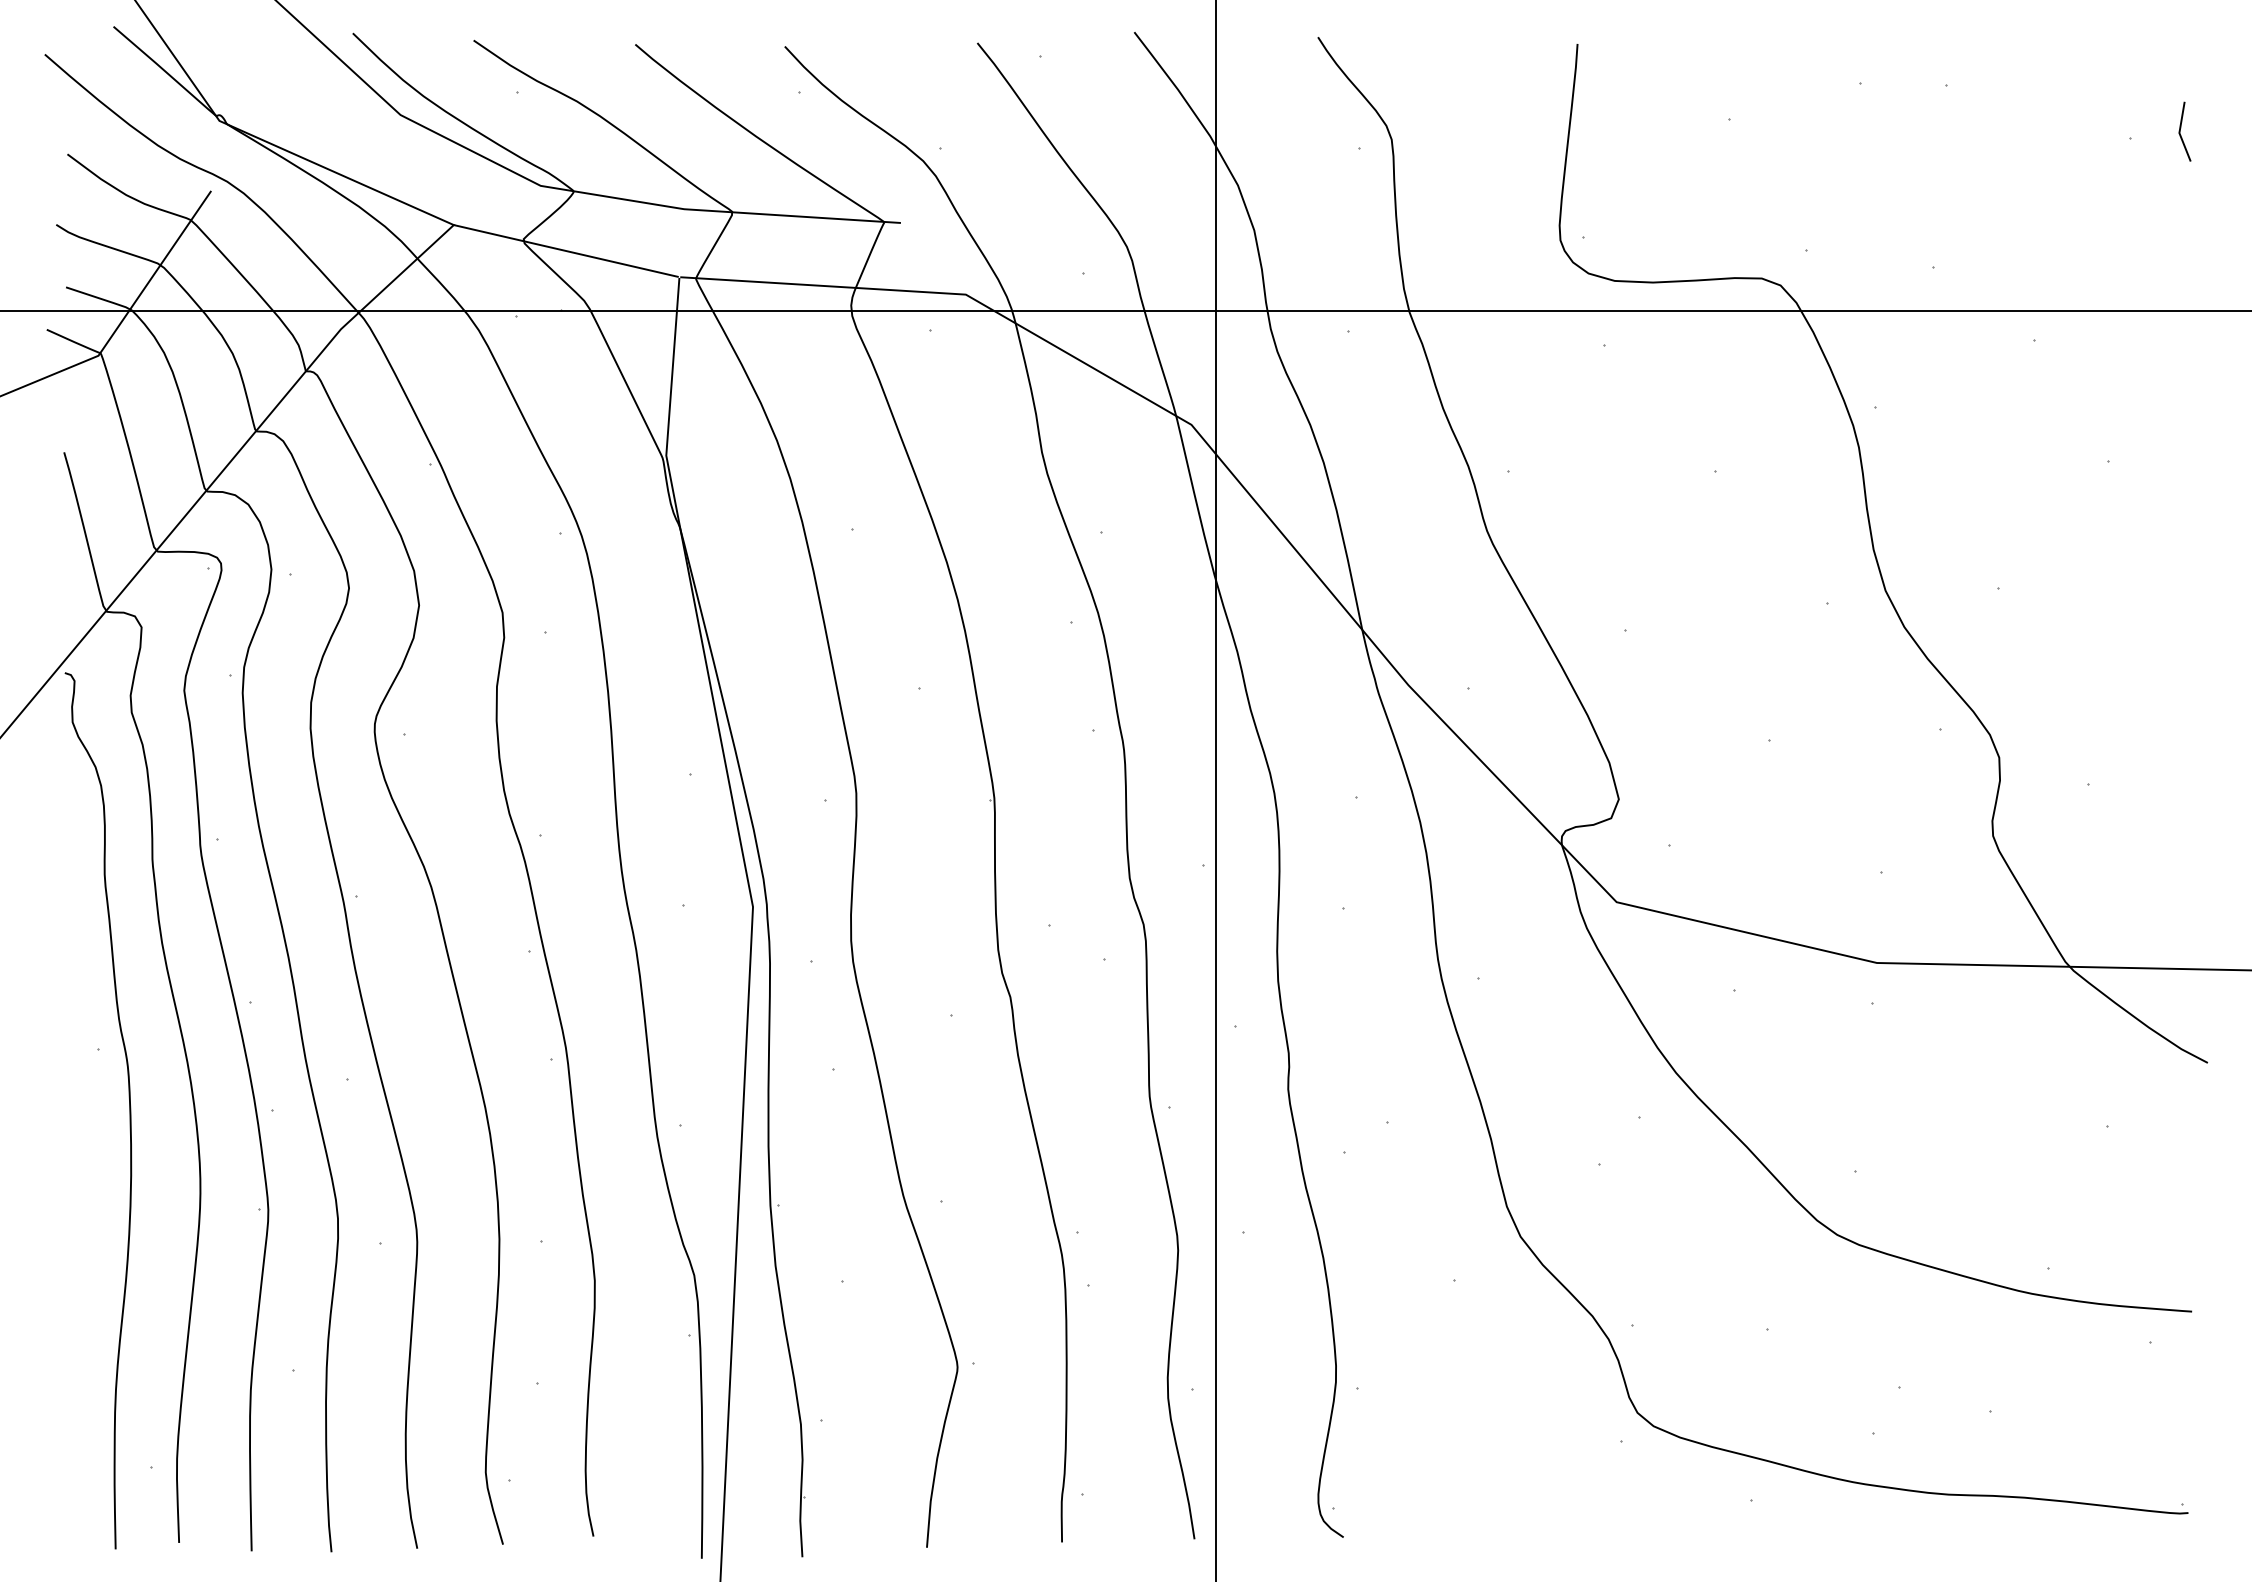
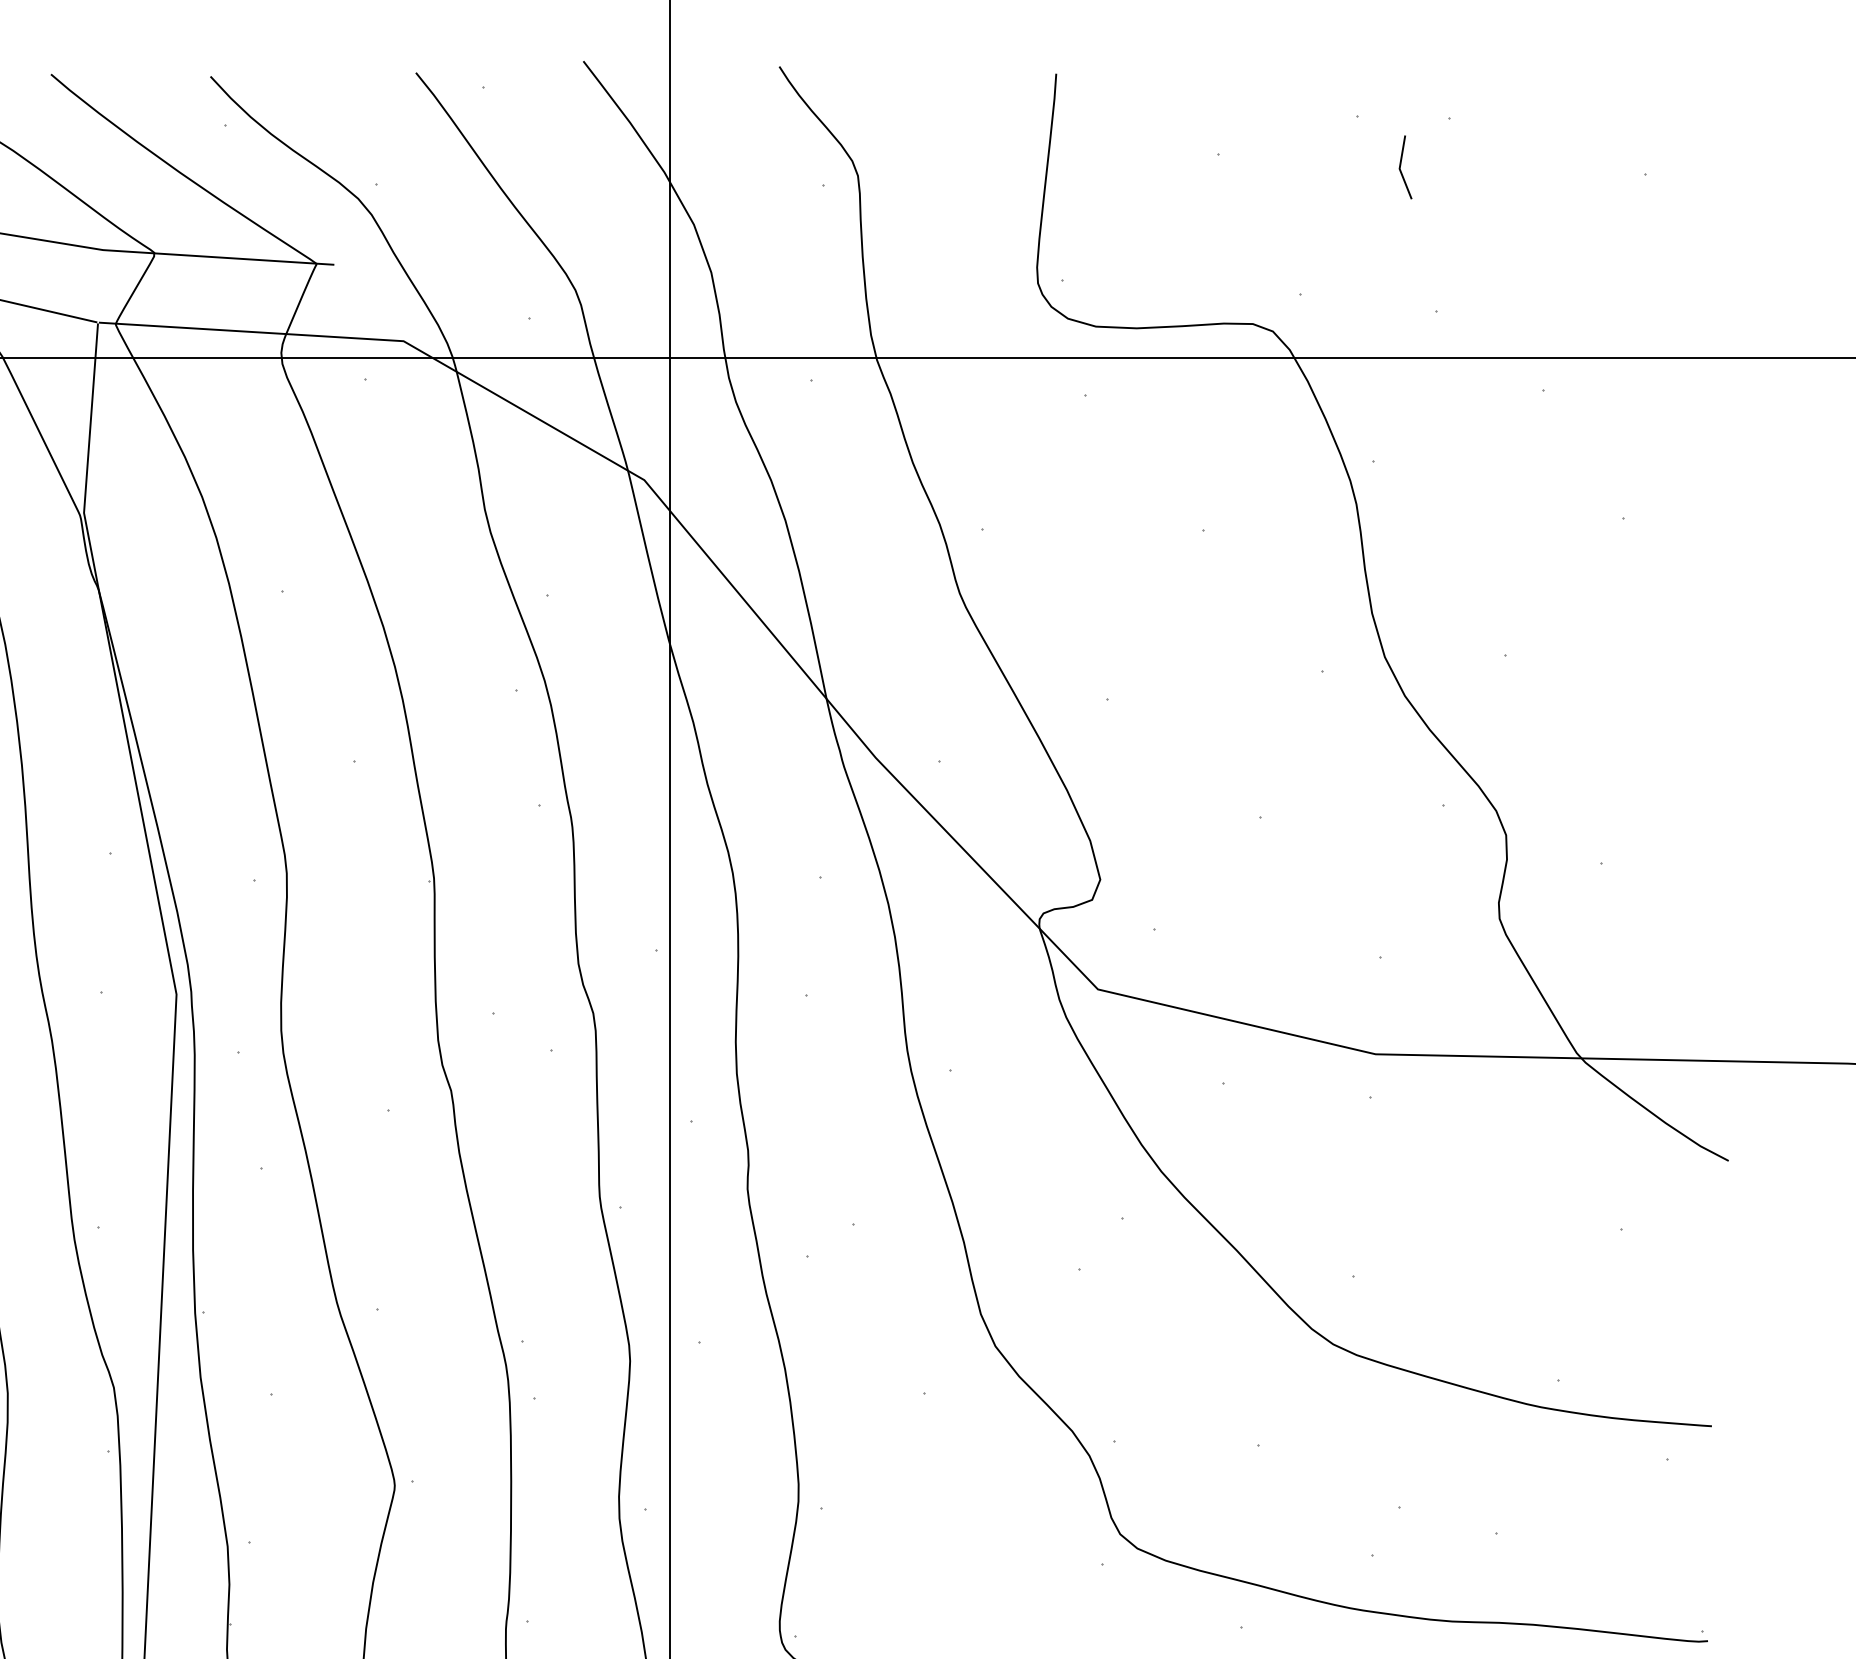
line: (2180, 131) -> (1400, 167), moved

